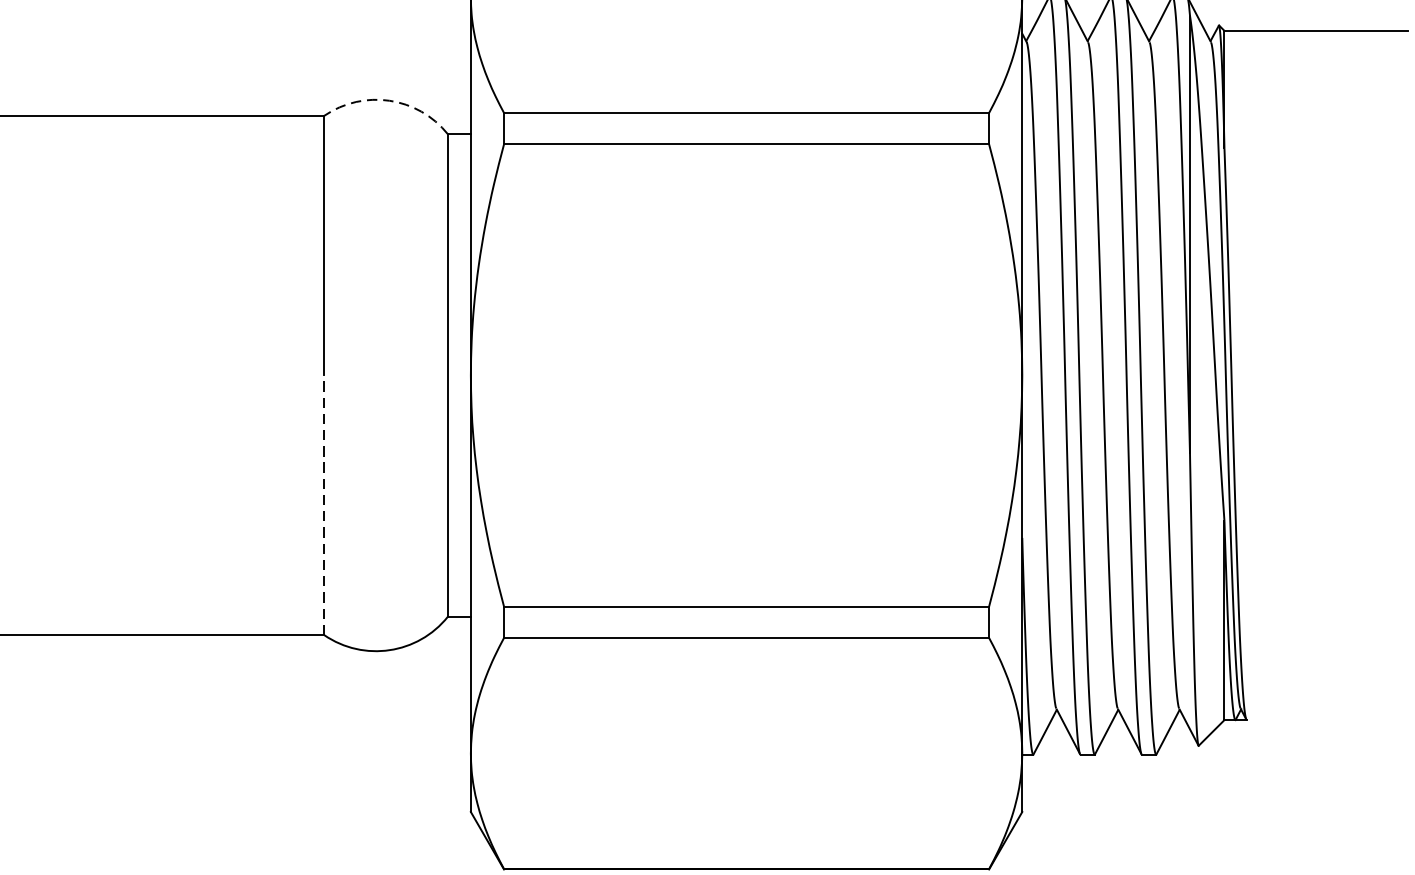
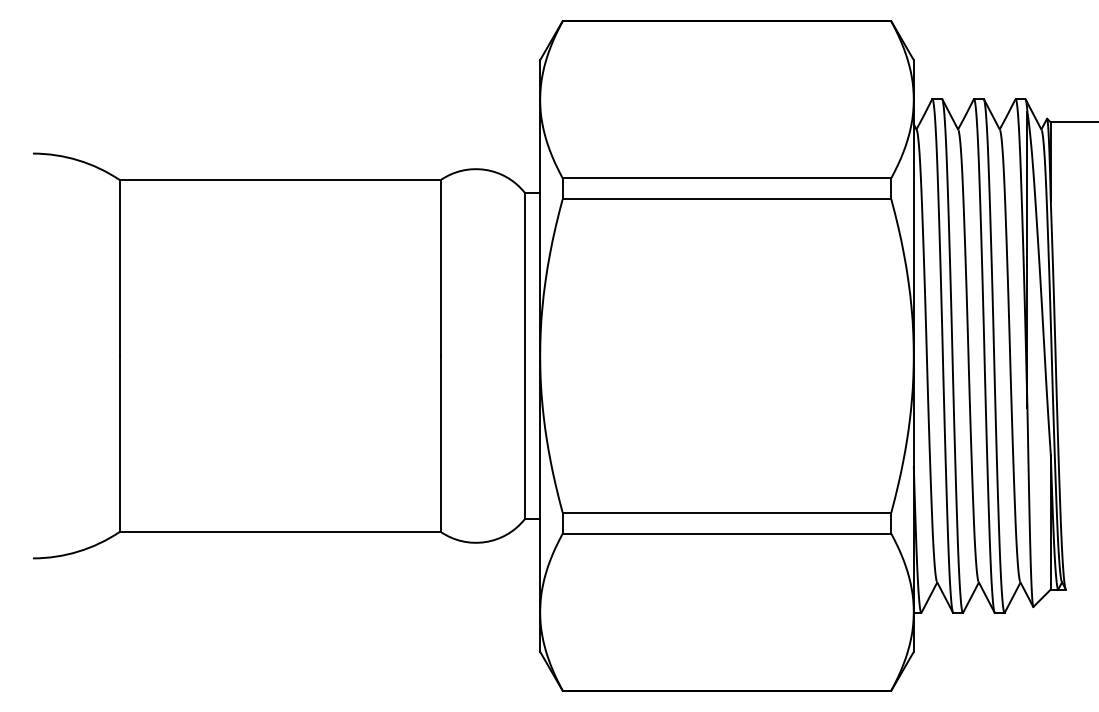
arc: (390, 100) -> (485, 169), dashed -> solid
line: (323, 504) -> (440, 443), dashed -> solid

